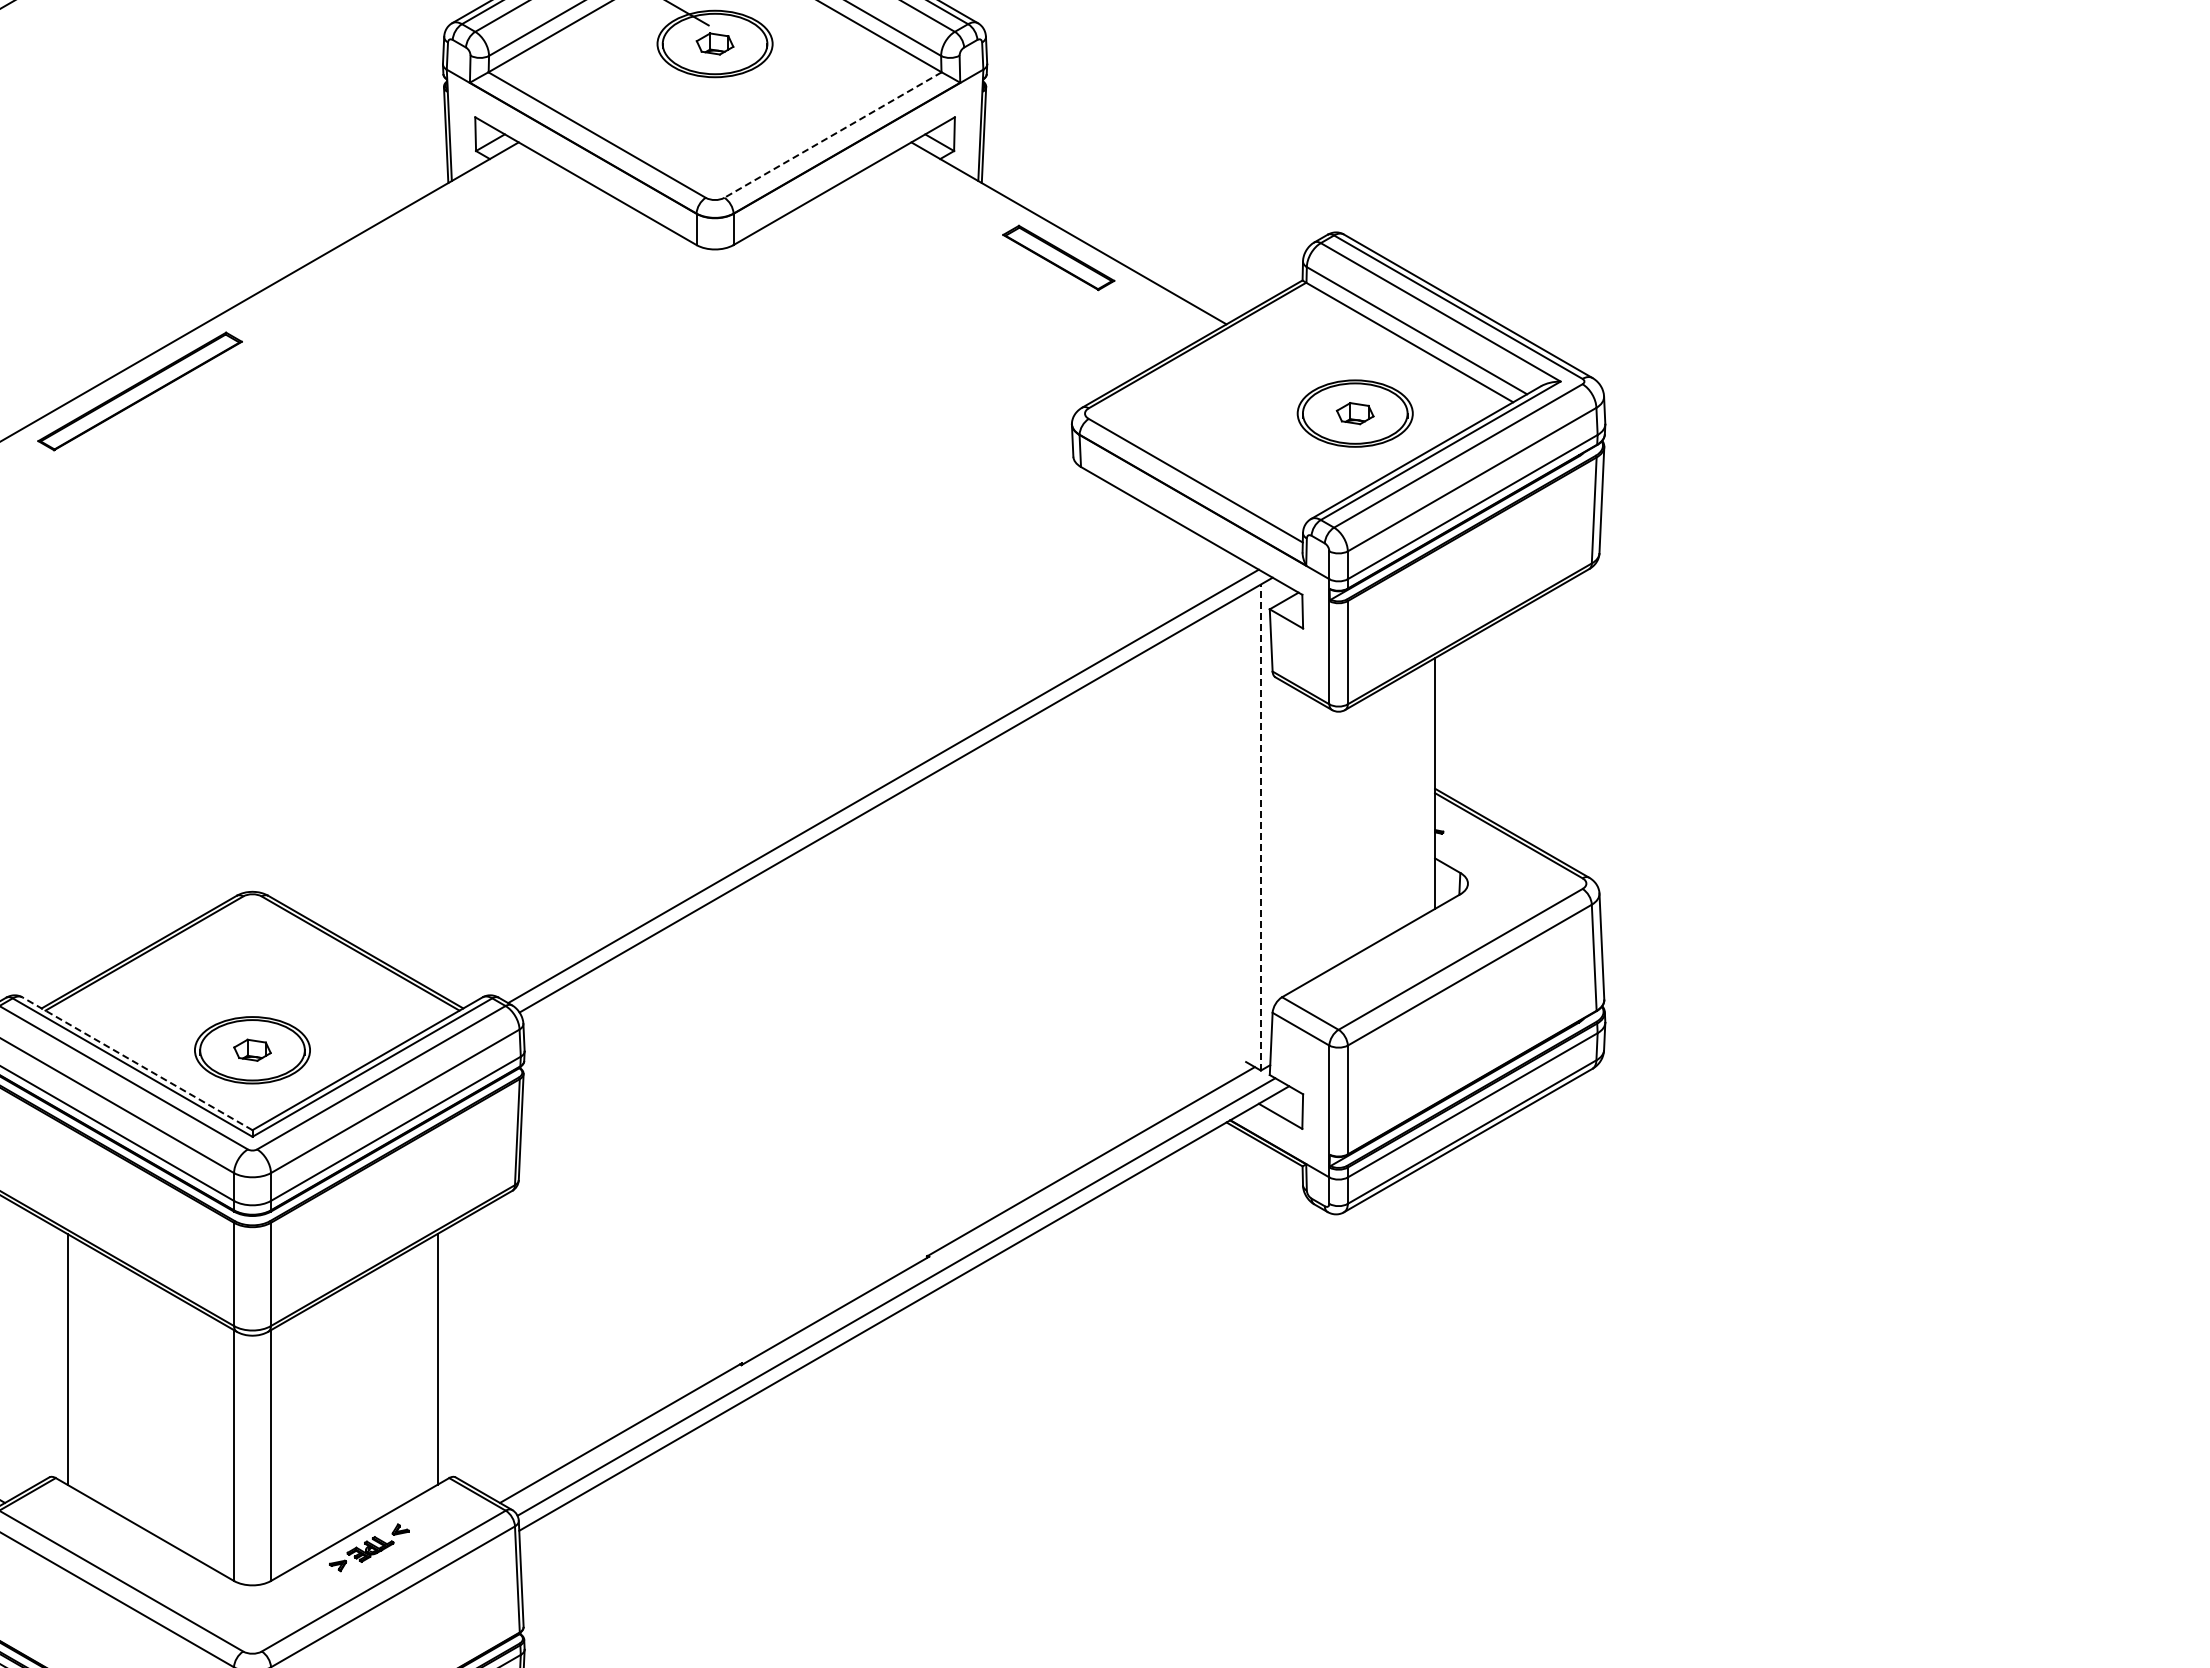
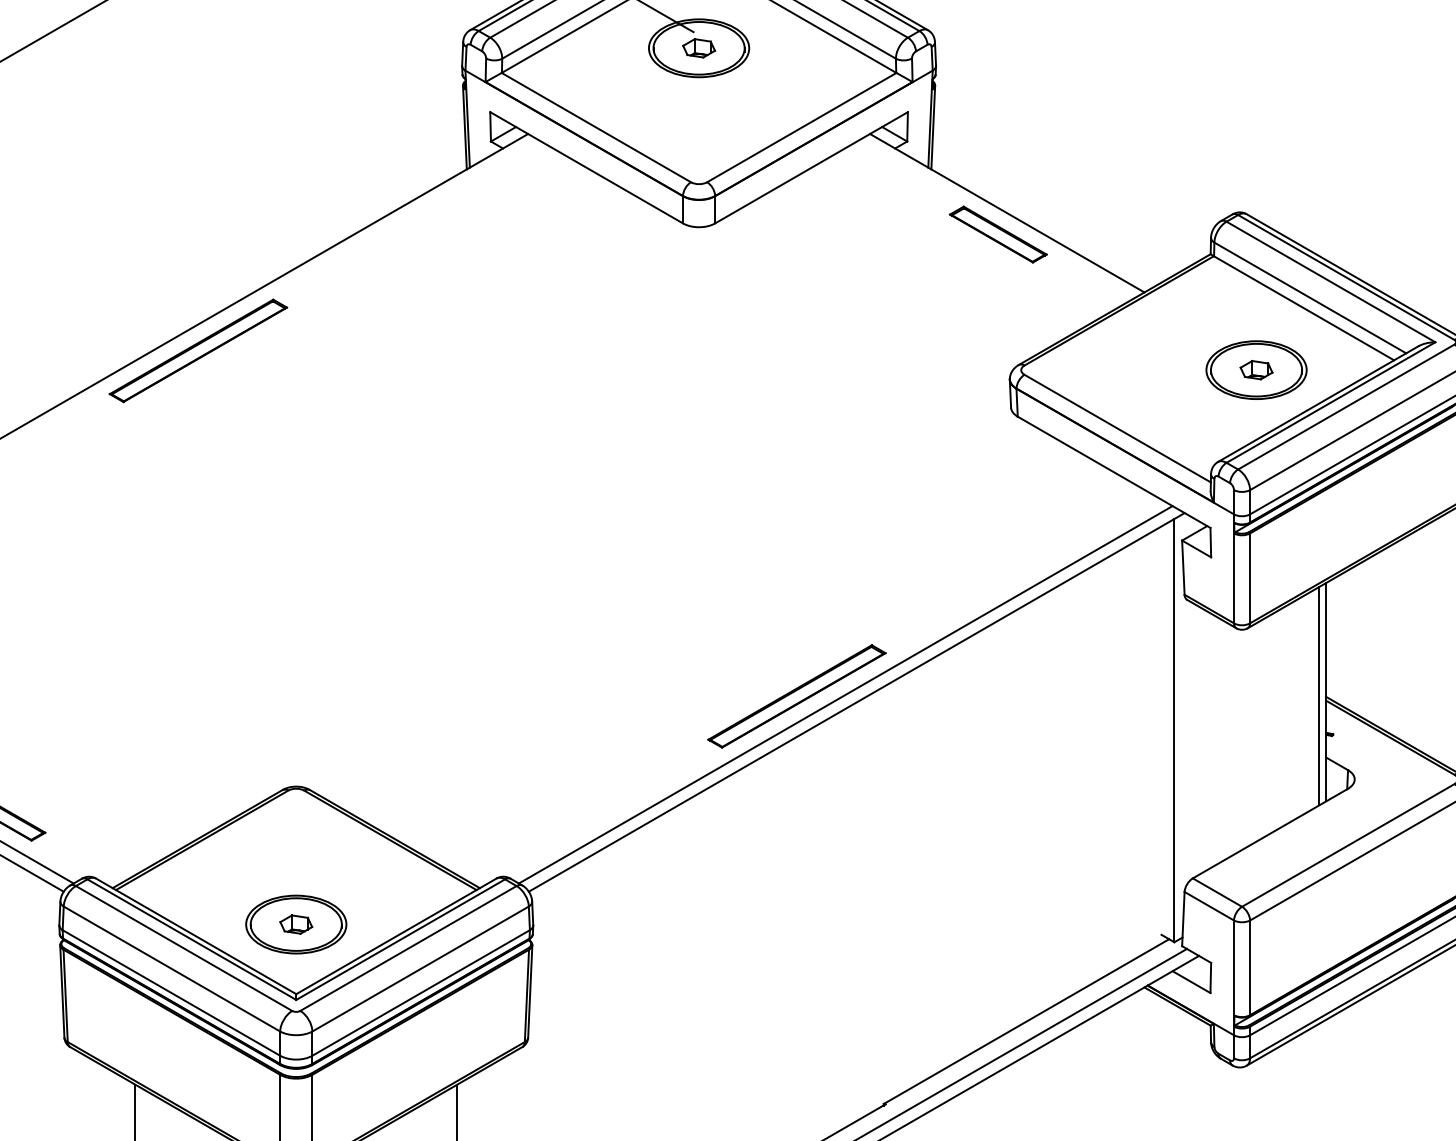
line: (833, 135) -> (802, 127), dashed -> solid
line: (1427, 787) -> (1319, 695), added
part: (827, 788) -> (796, 696), added
line: (1260, 827) -> (1174, 730), dashed -> solid
line: (137, 1063) -> (196, 936), dashed -> solid

